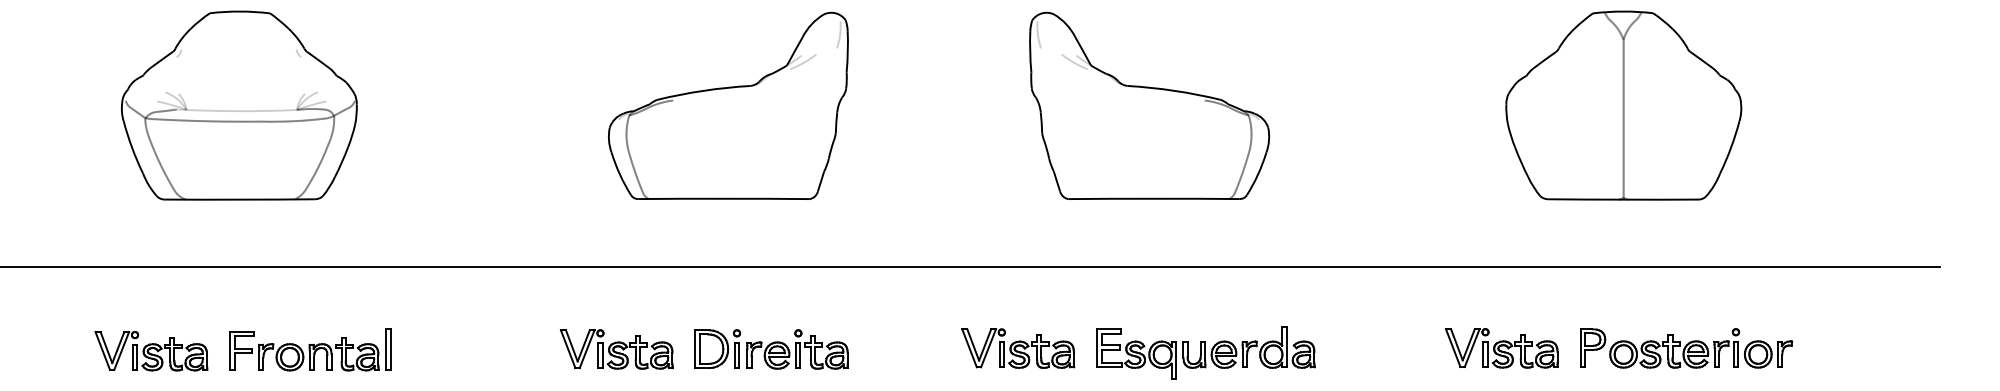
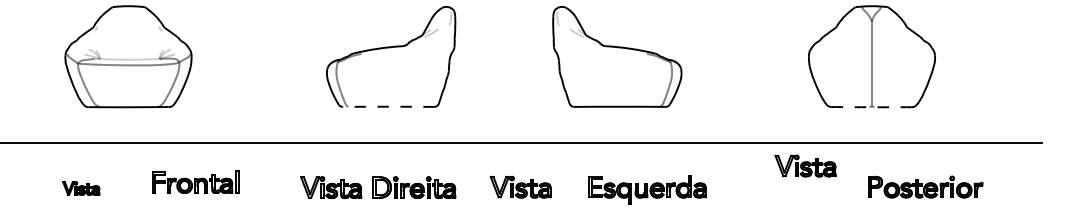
arc: (723, 198) -> (388, 106), solid -> dashed
arc: (1622, 200) -> (871, 107), solid -> dashed
part: (1017, 347) -> (520, 186), moved
part: (1501, 347) -> (805, 165), moved
part: (1686, 347) -> (925, 186), moved
part: (310, 349) -> (195, 181), moved
part: (151, 350) -> (81, 188), size x0.6

